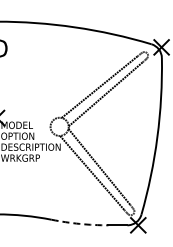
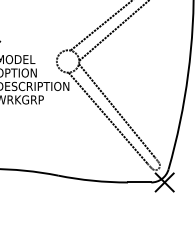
arc: (79, 223) -> (92, 180), dashed -> solid

